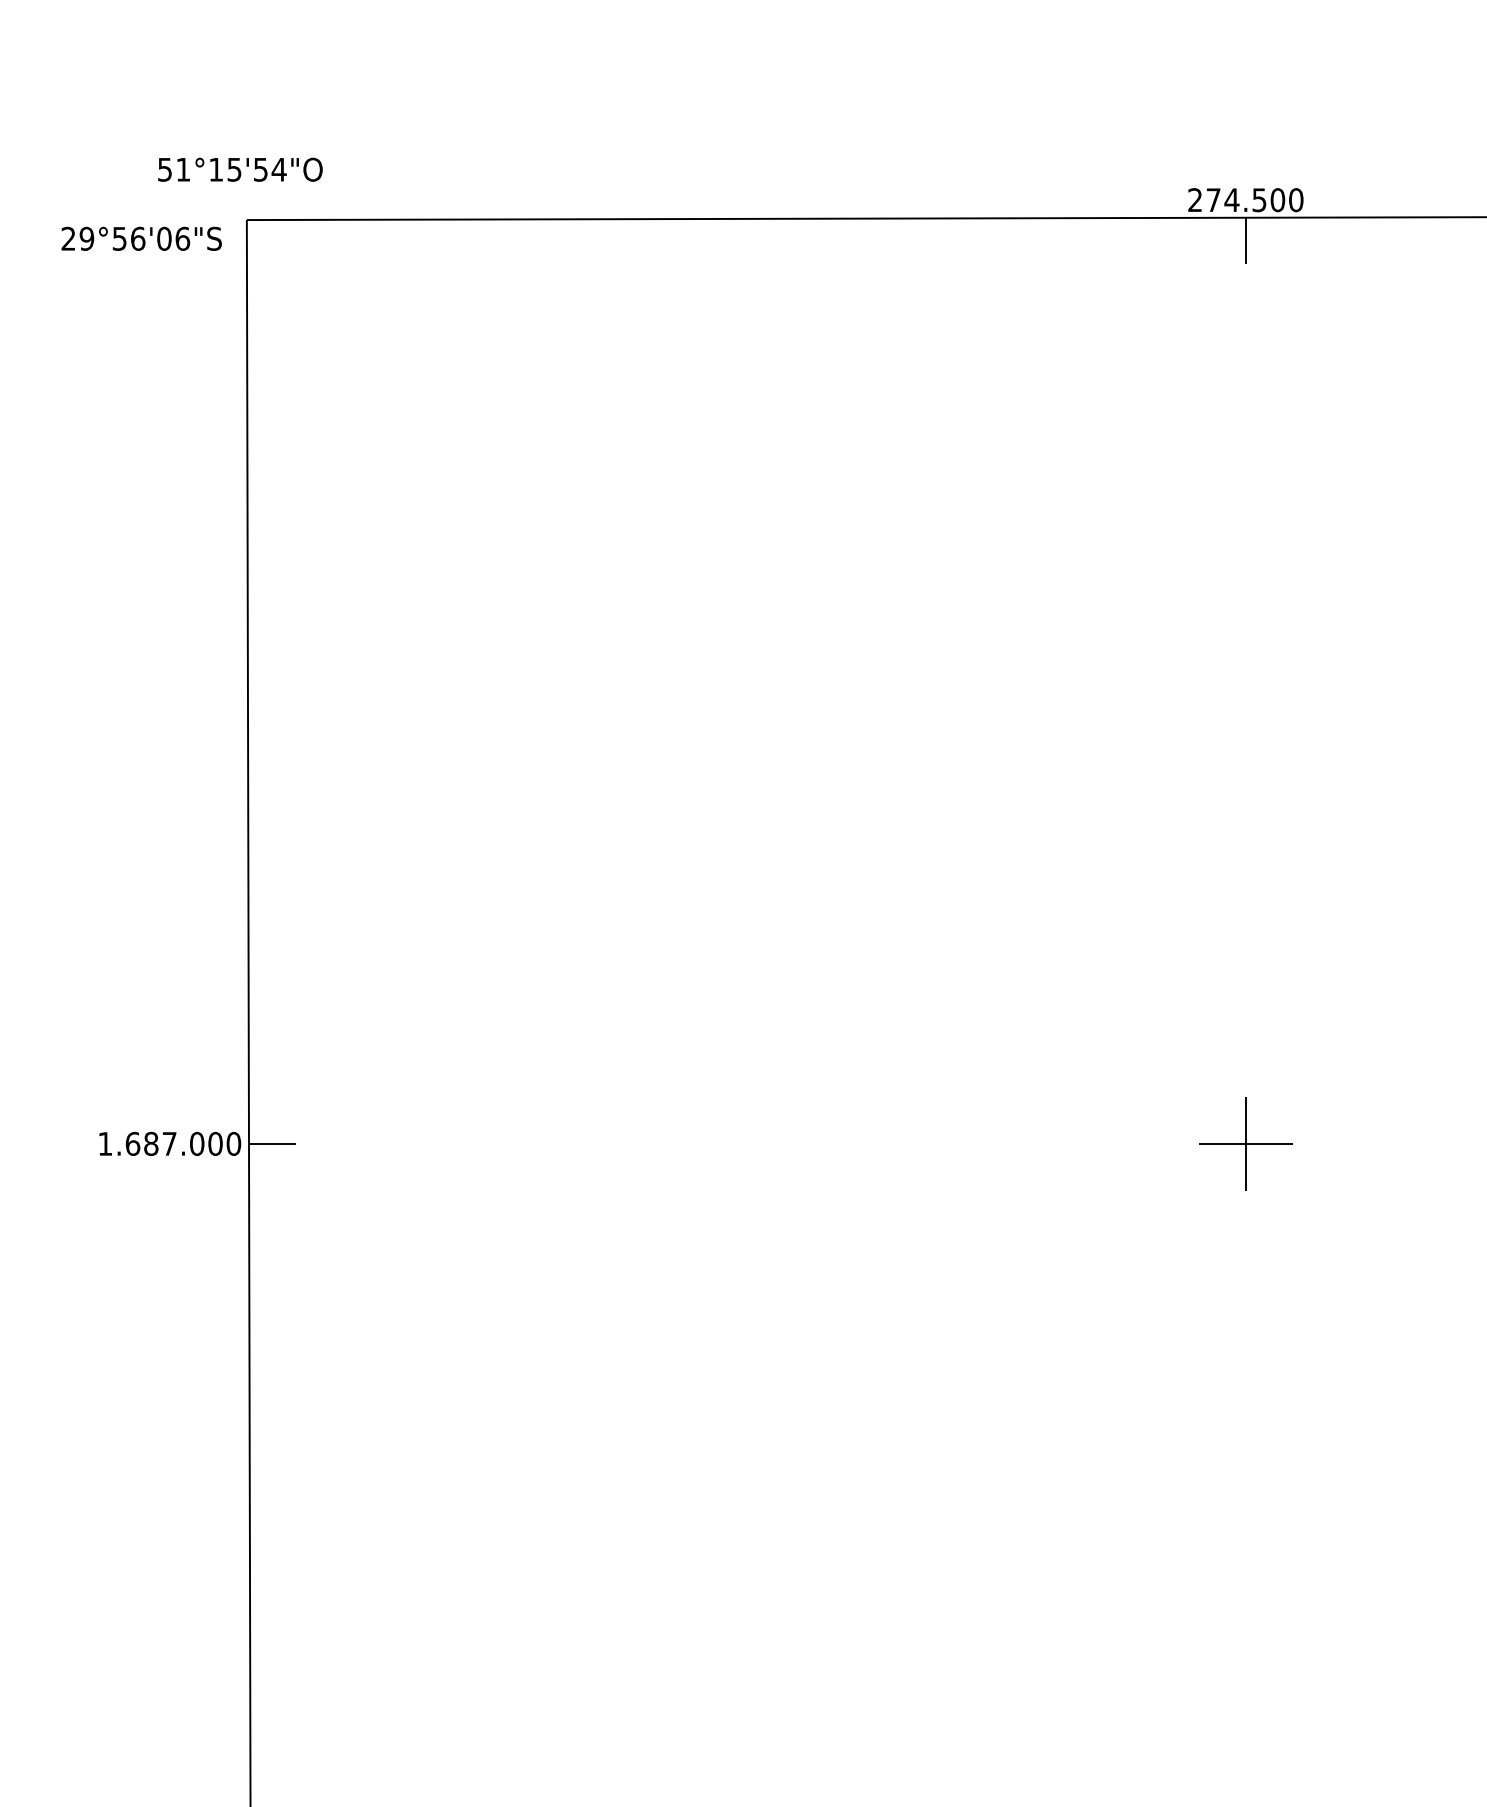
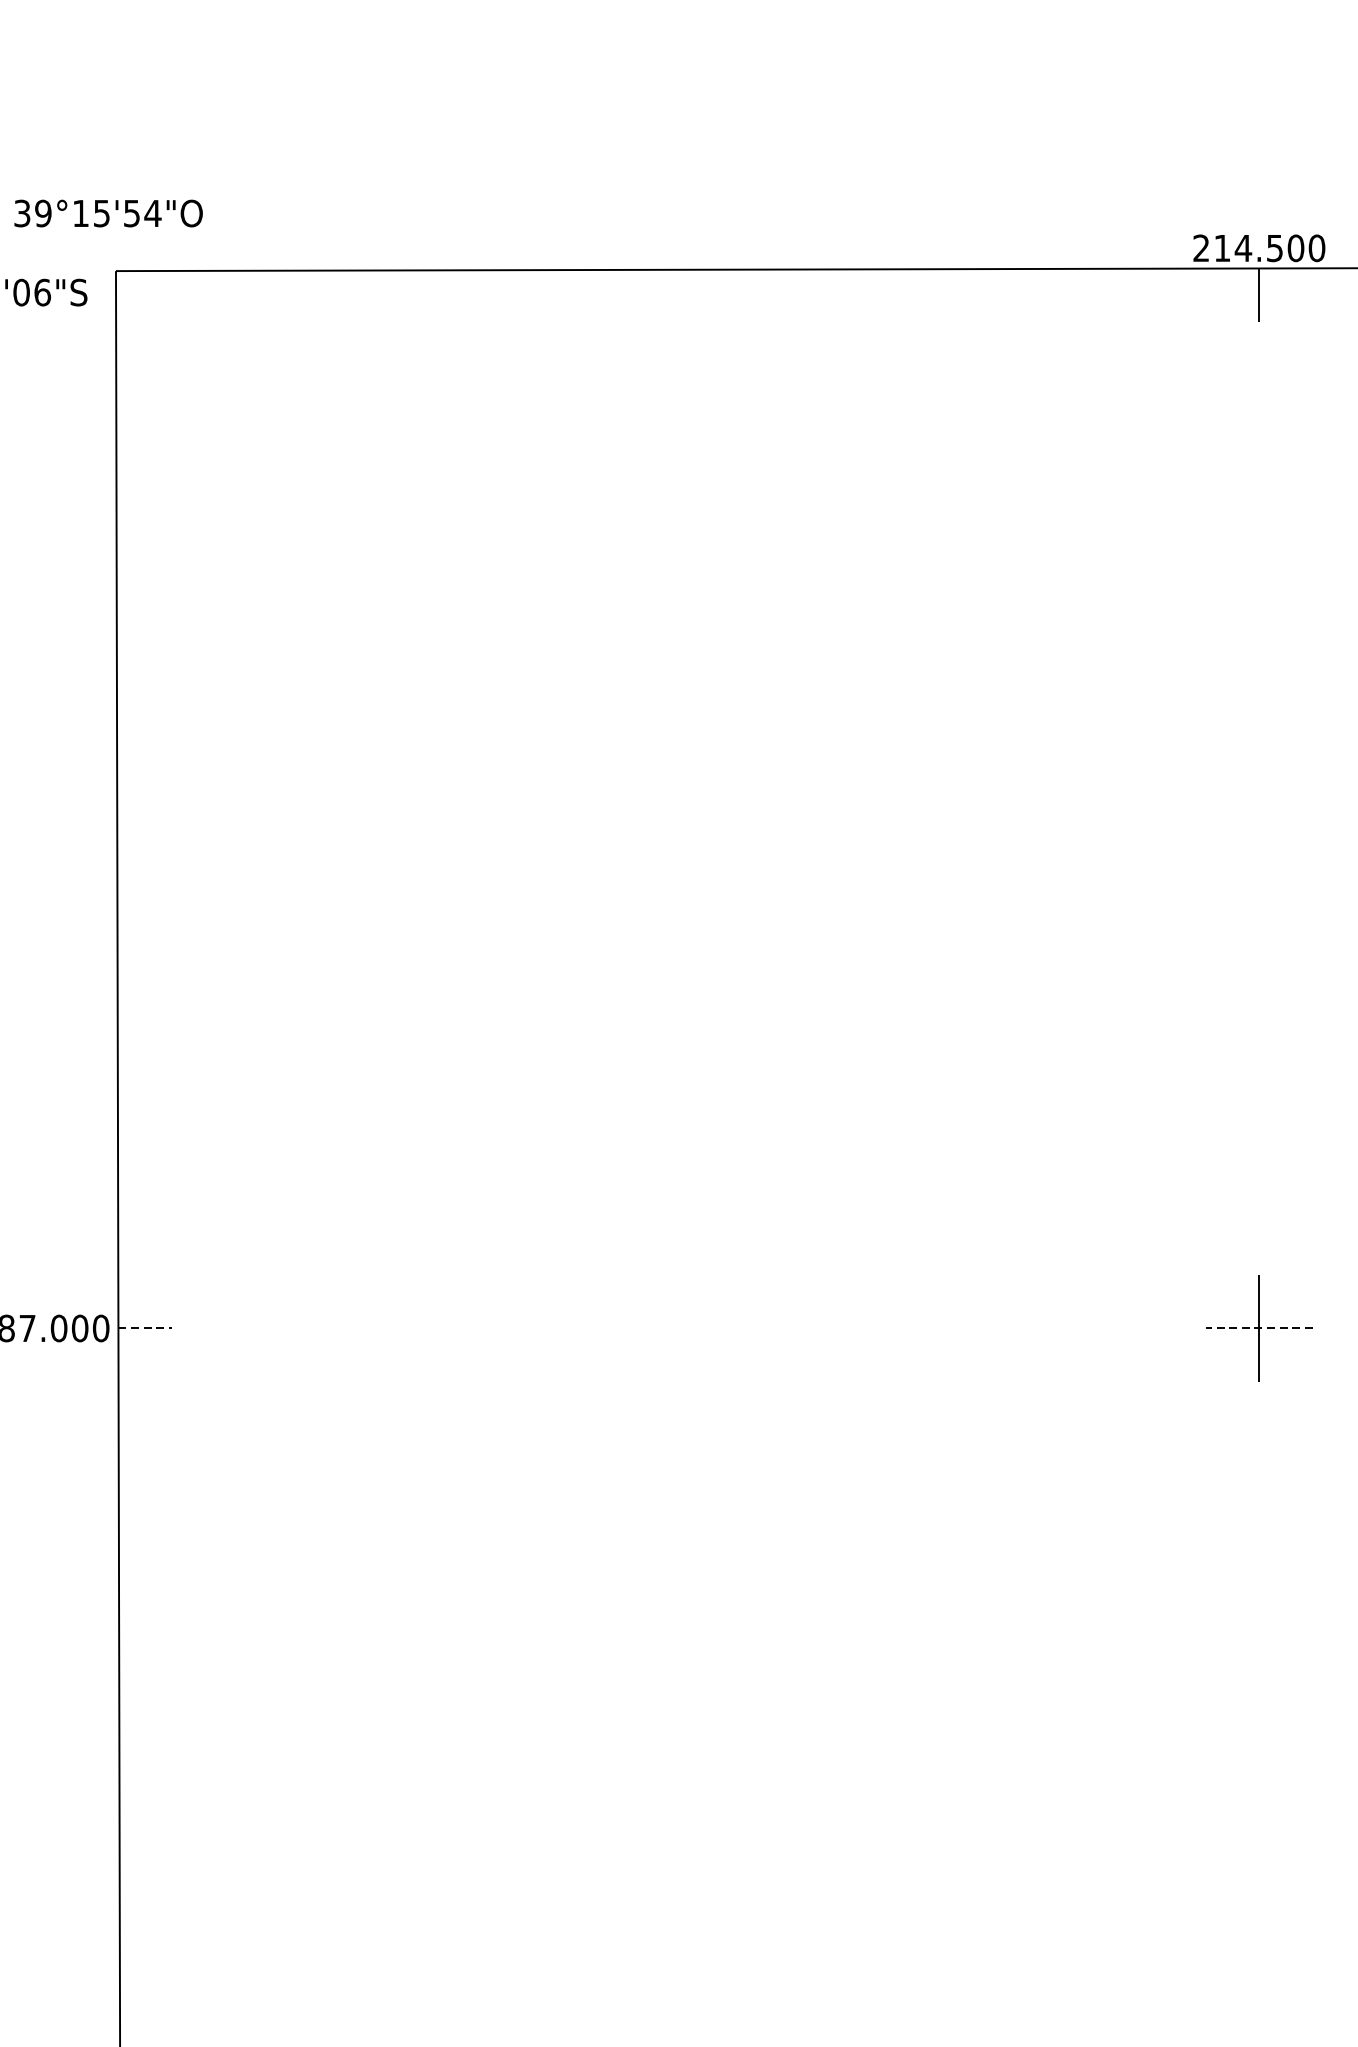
text: (174, 169) -> (33, 213), 51°15'54"O -> 39°15'54"O
text: (1213, 199) -> (1222, 247), 274.500 -> 214.500
line: (272, 1143) -> (145, 1327), solid -> dashed
line: (1245, 1143) -> (1258, 1327), solid -> dashed

